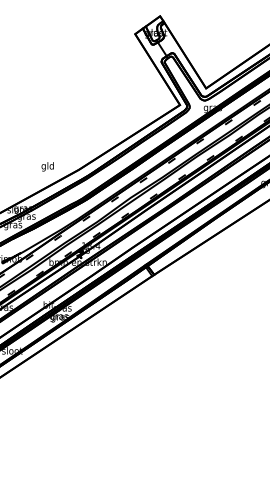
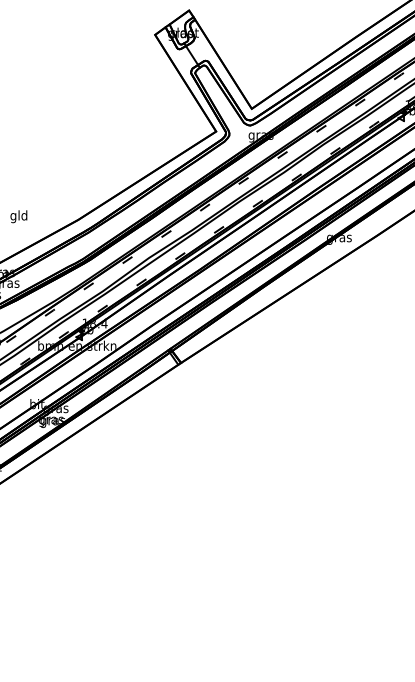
text: (47, 166) -> (18, 216), moved

